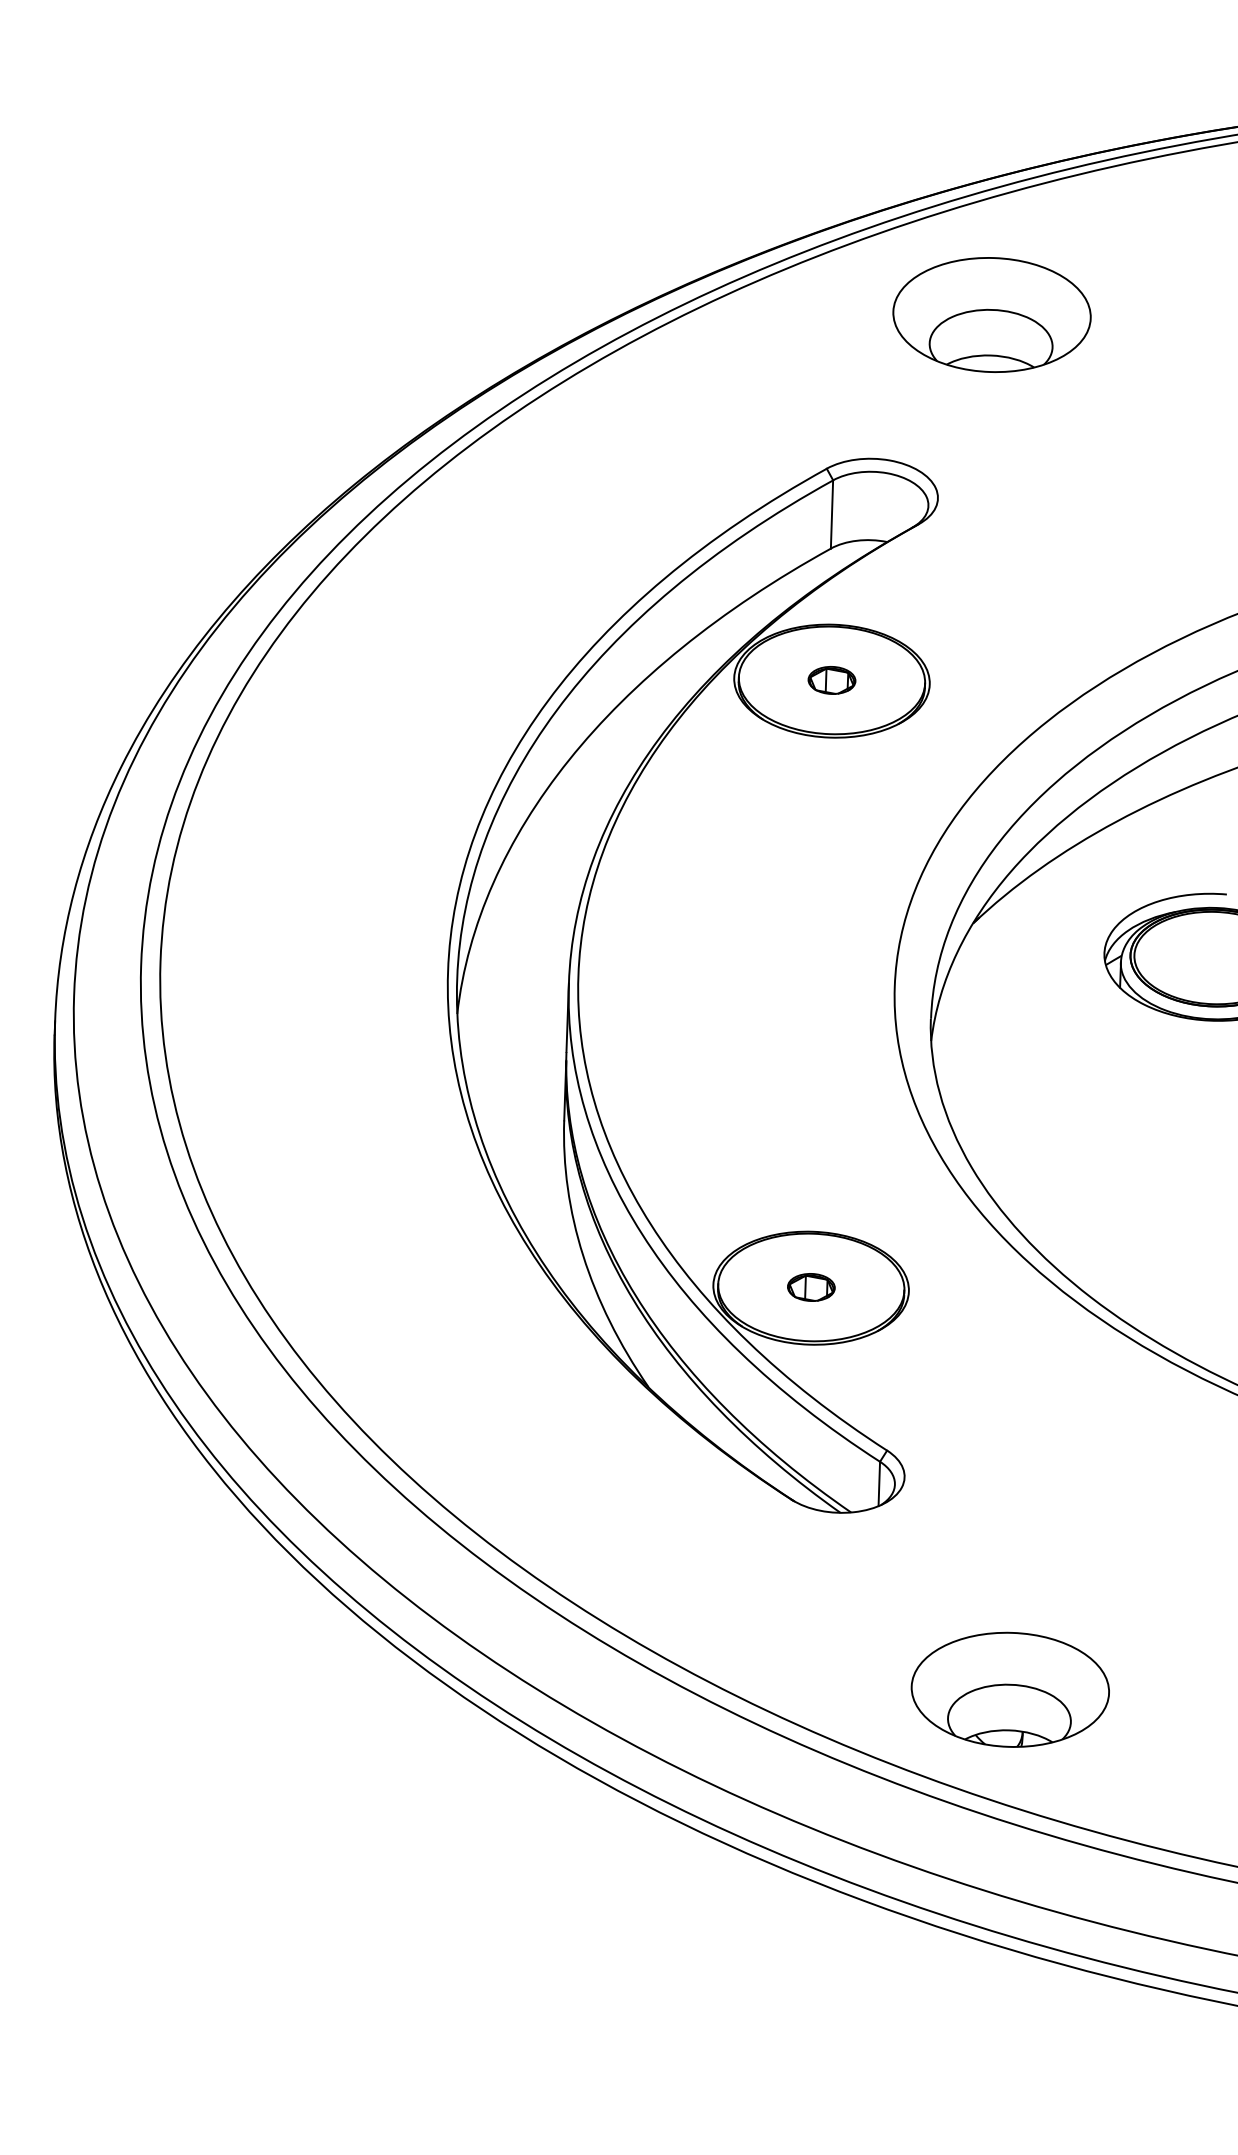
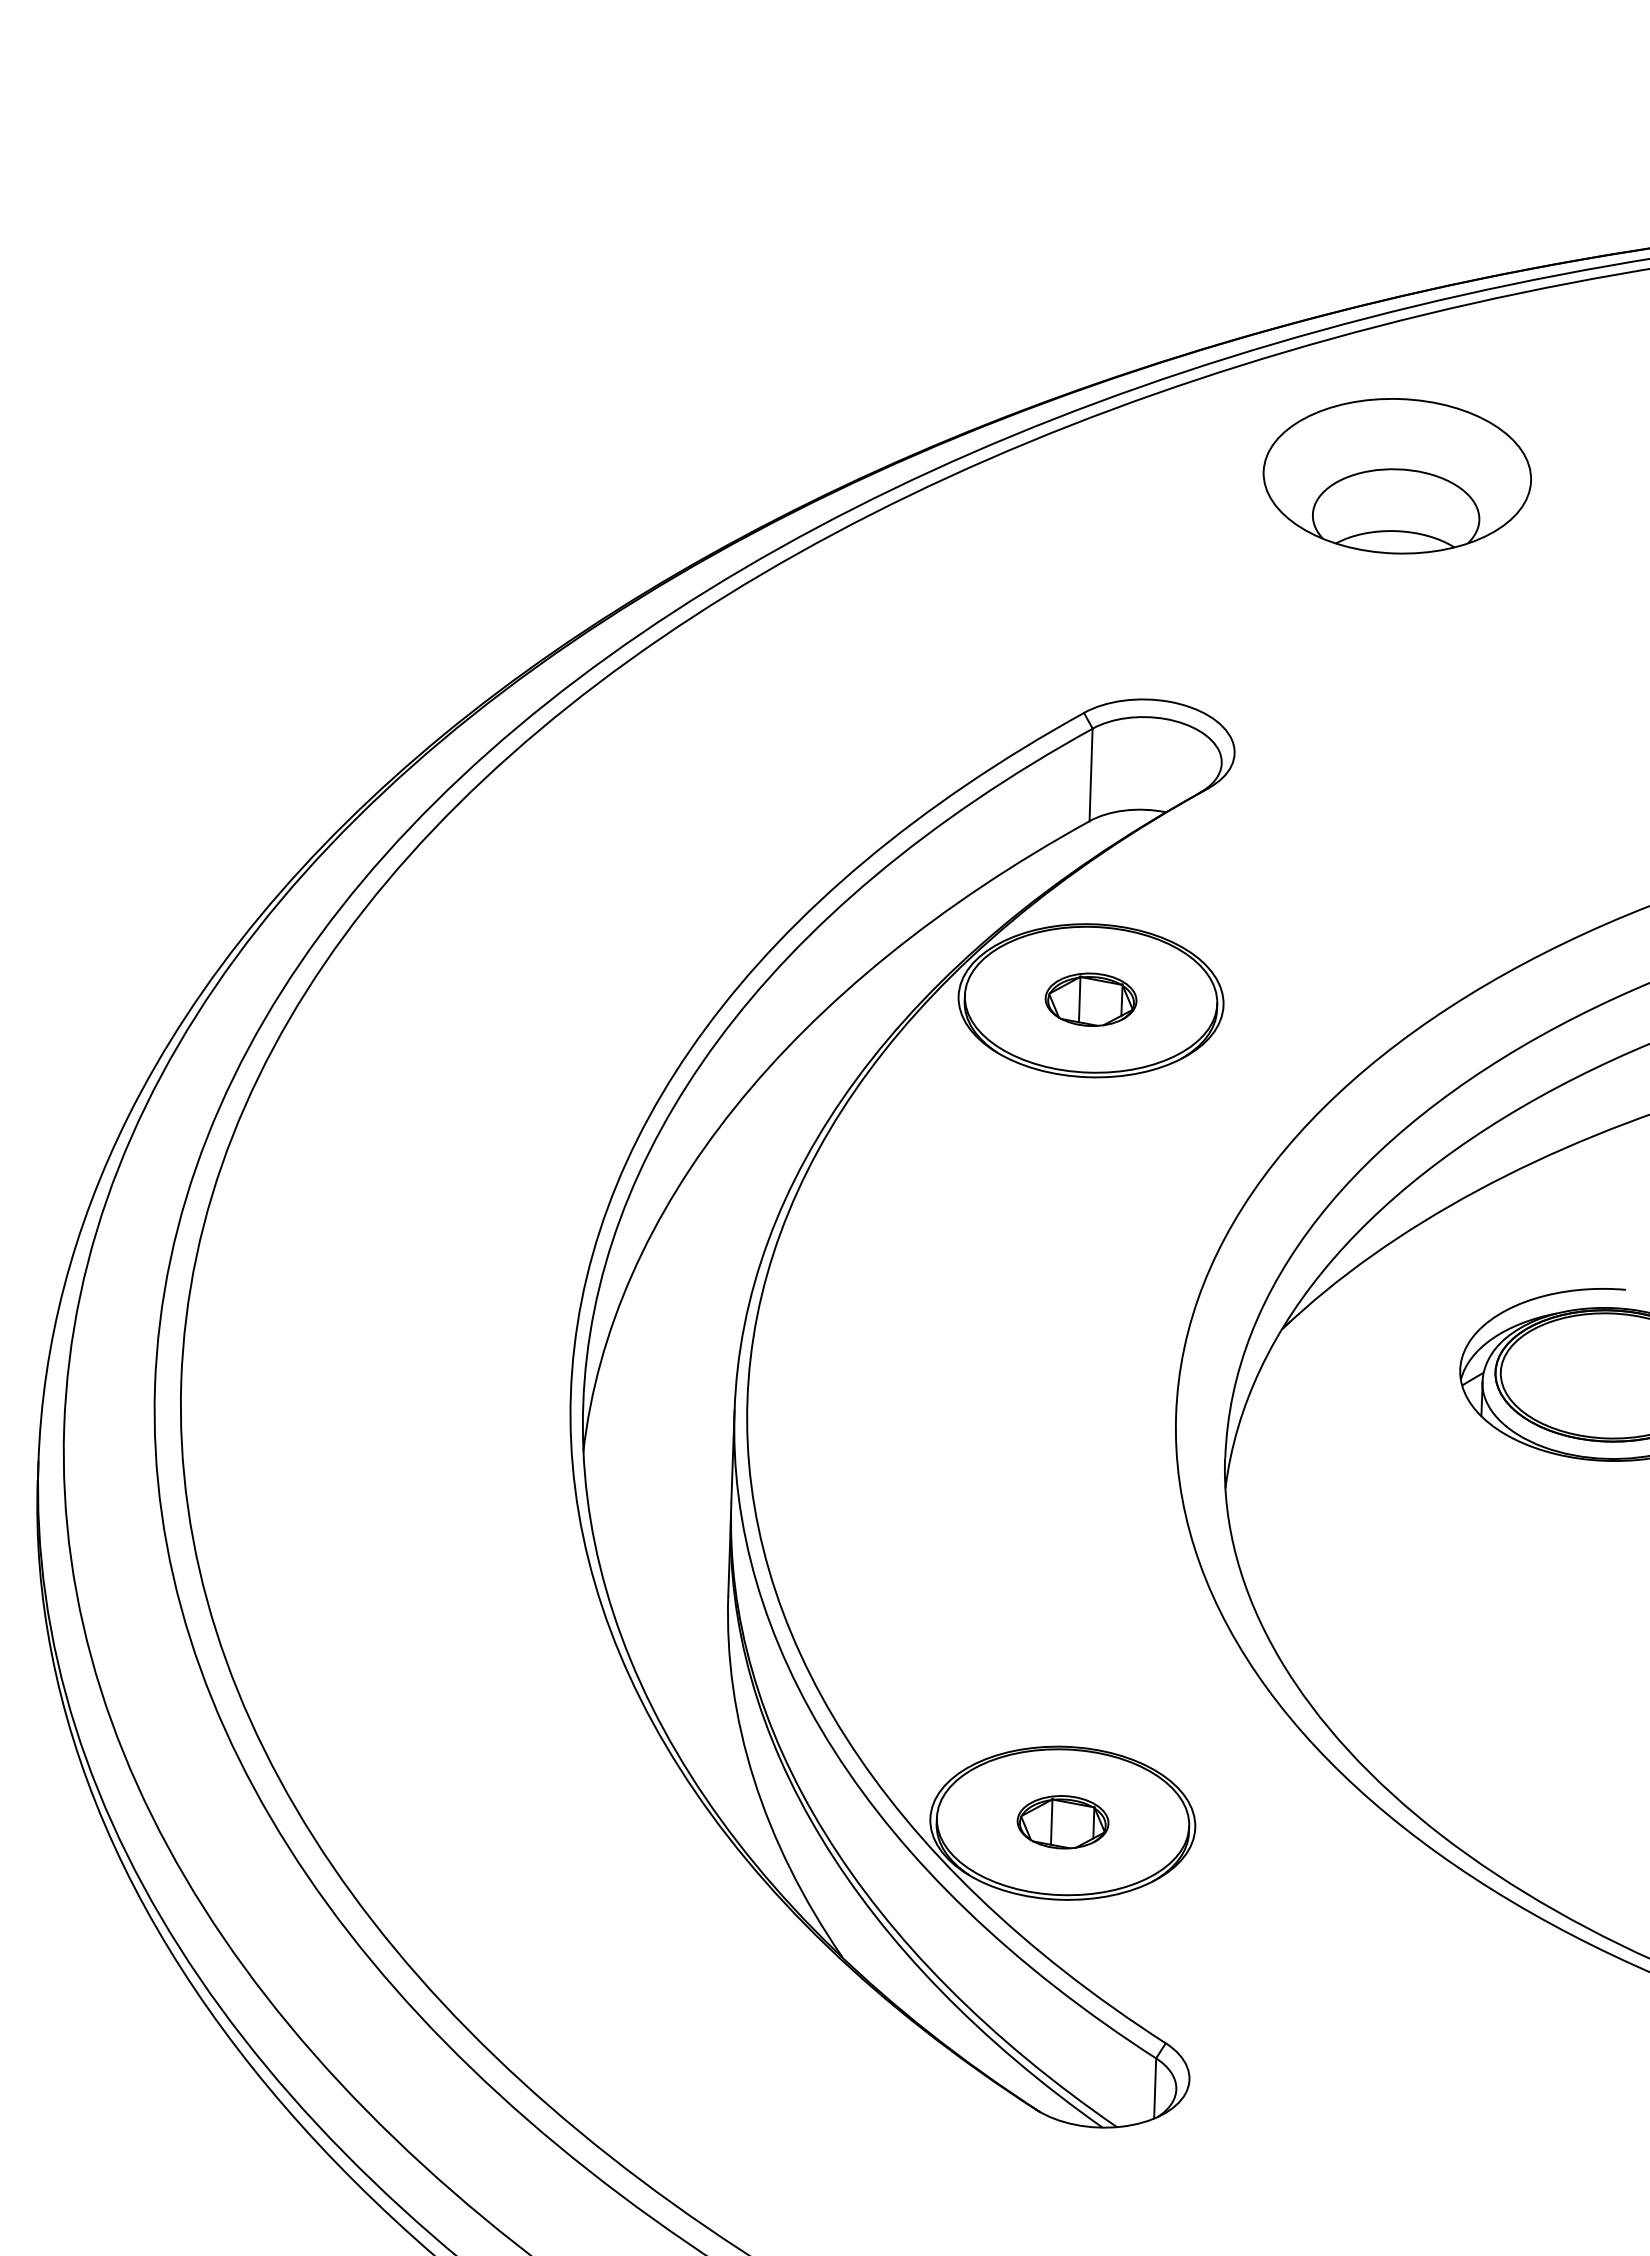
part: (991, 314) -> (1396, 475), moved
part: (831, 680) -> (1090, 999), size x1.43
part: (811, 1287) -> (1063, 1822), size x1.43

